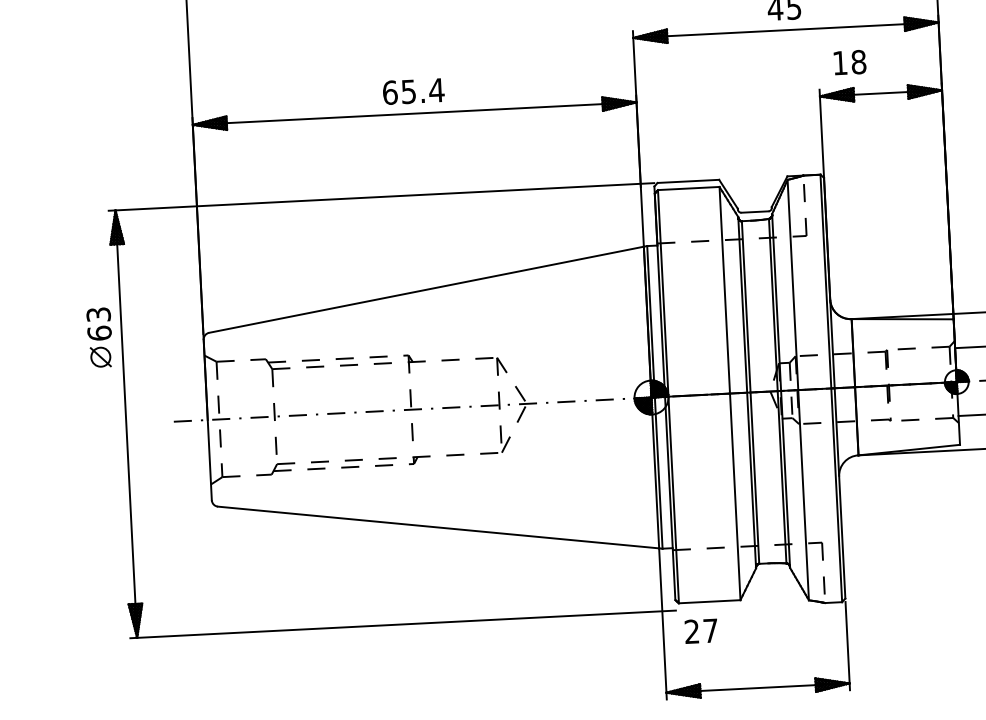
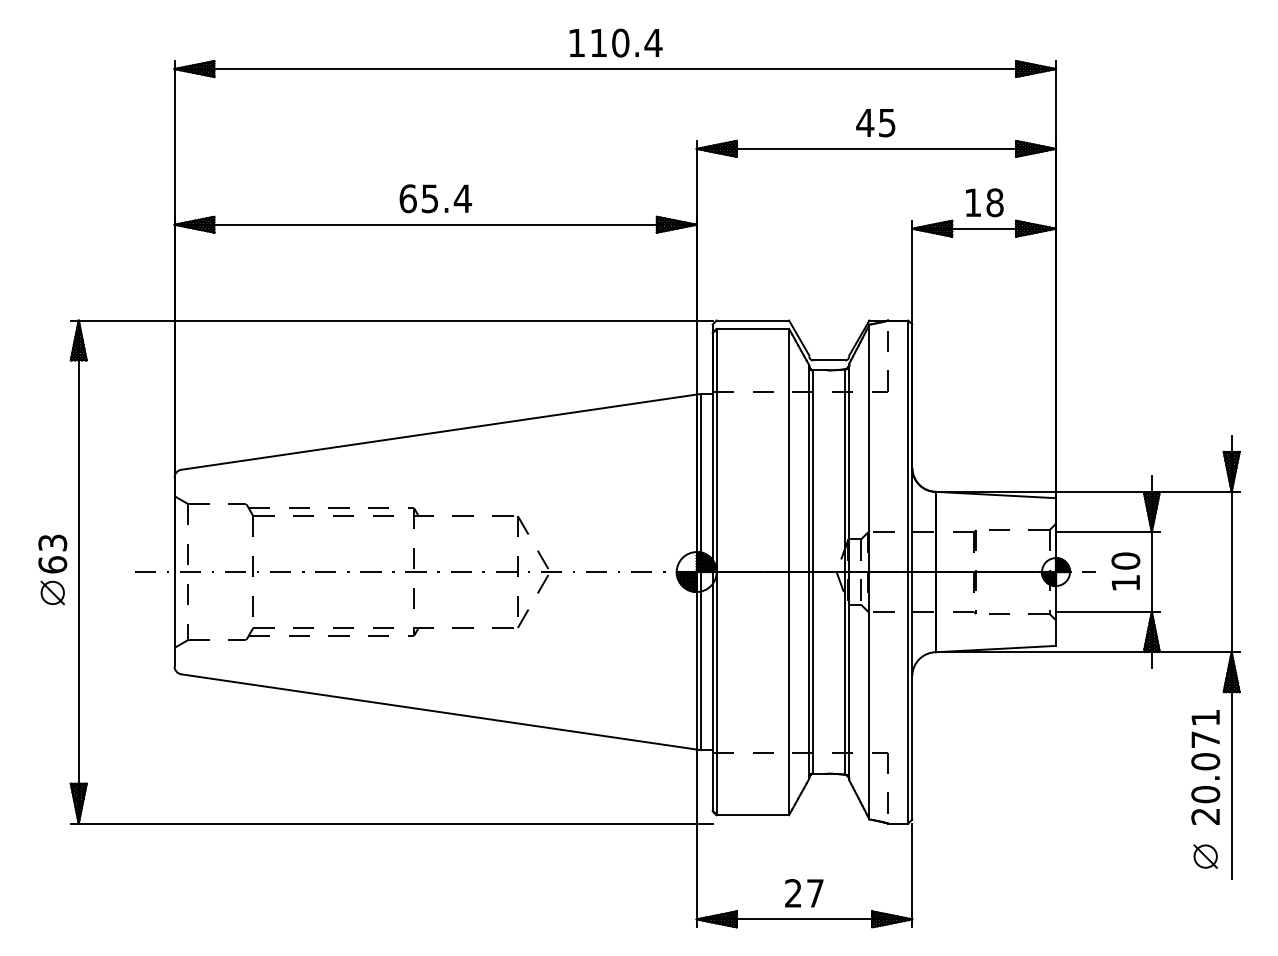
text: (849, 62) -> (984, 202), moved
part: (99, 337) -> (52, 569), moved
text: (701, 631) -> (804, 893), moved

